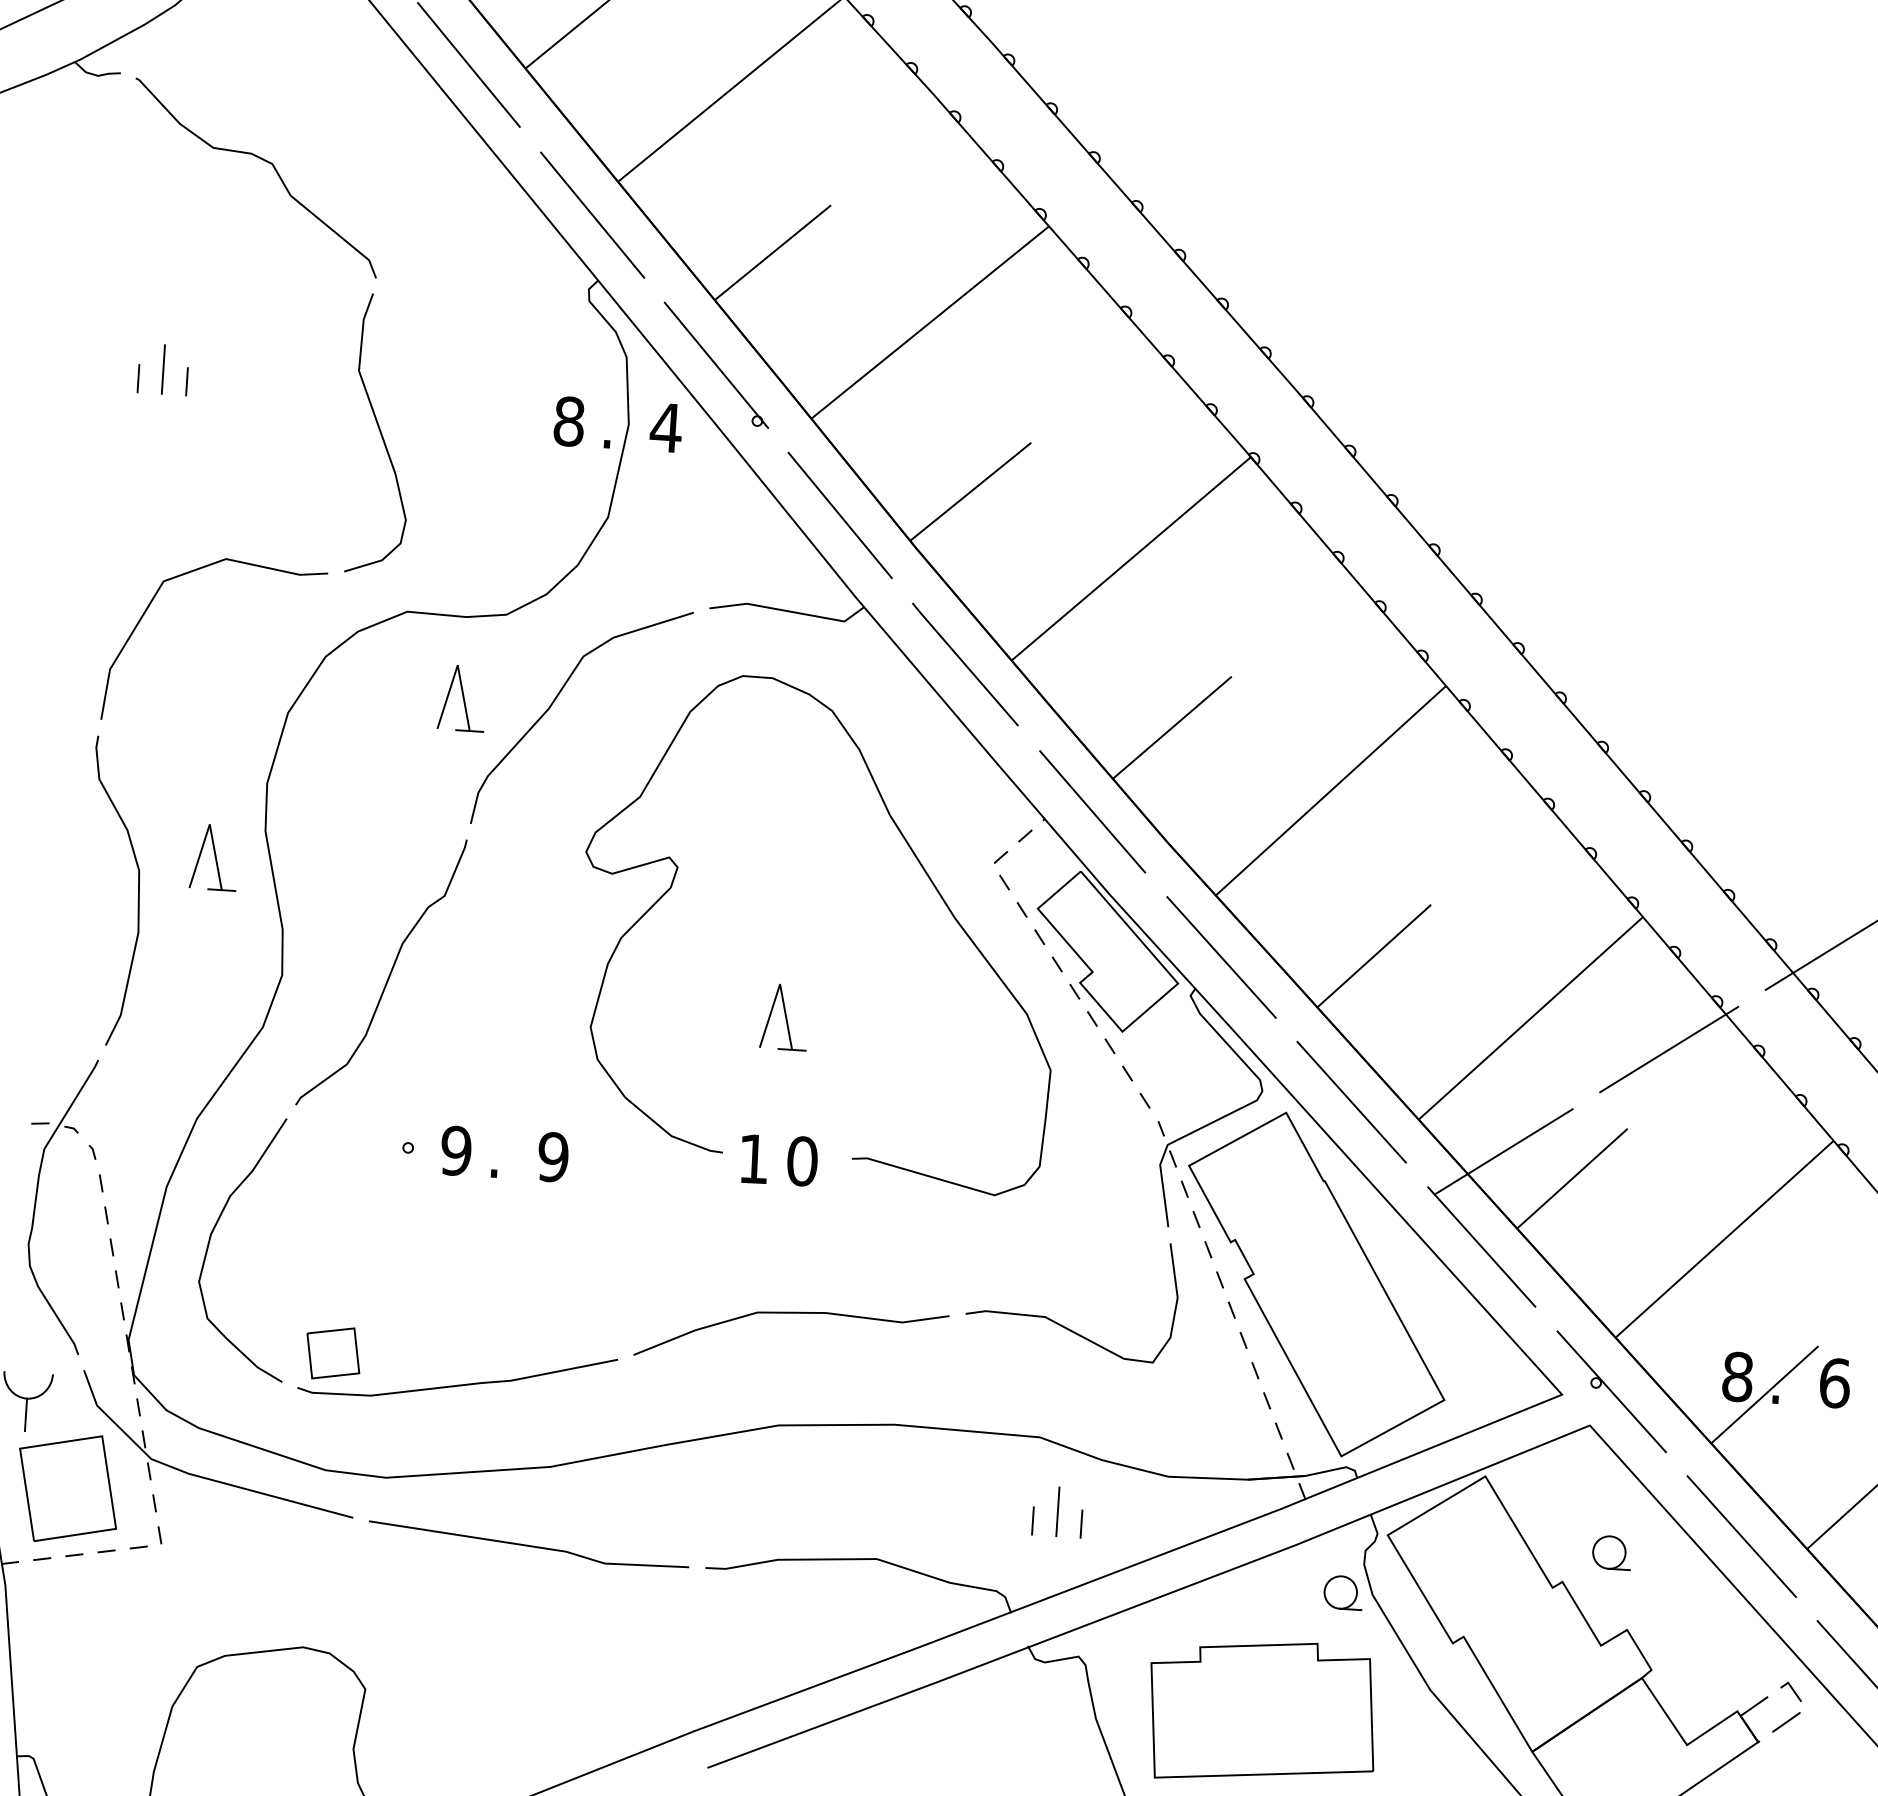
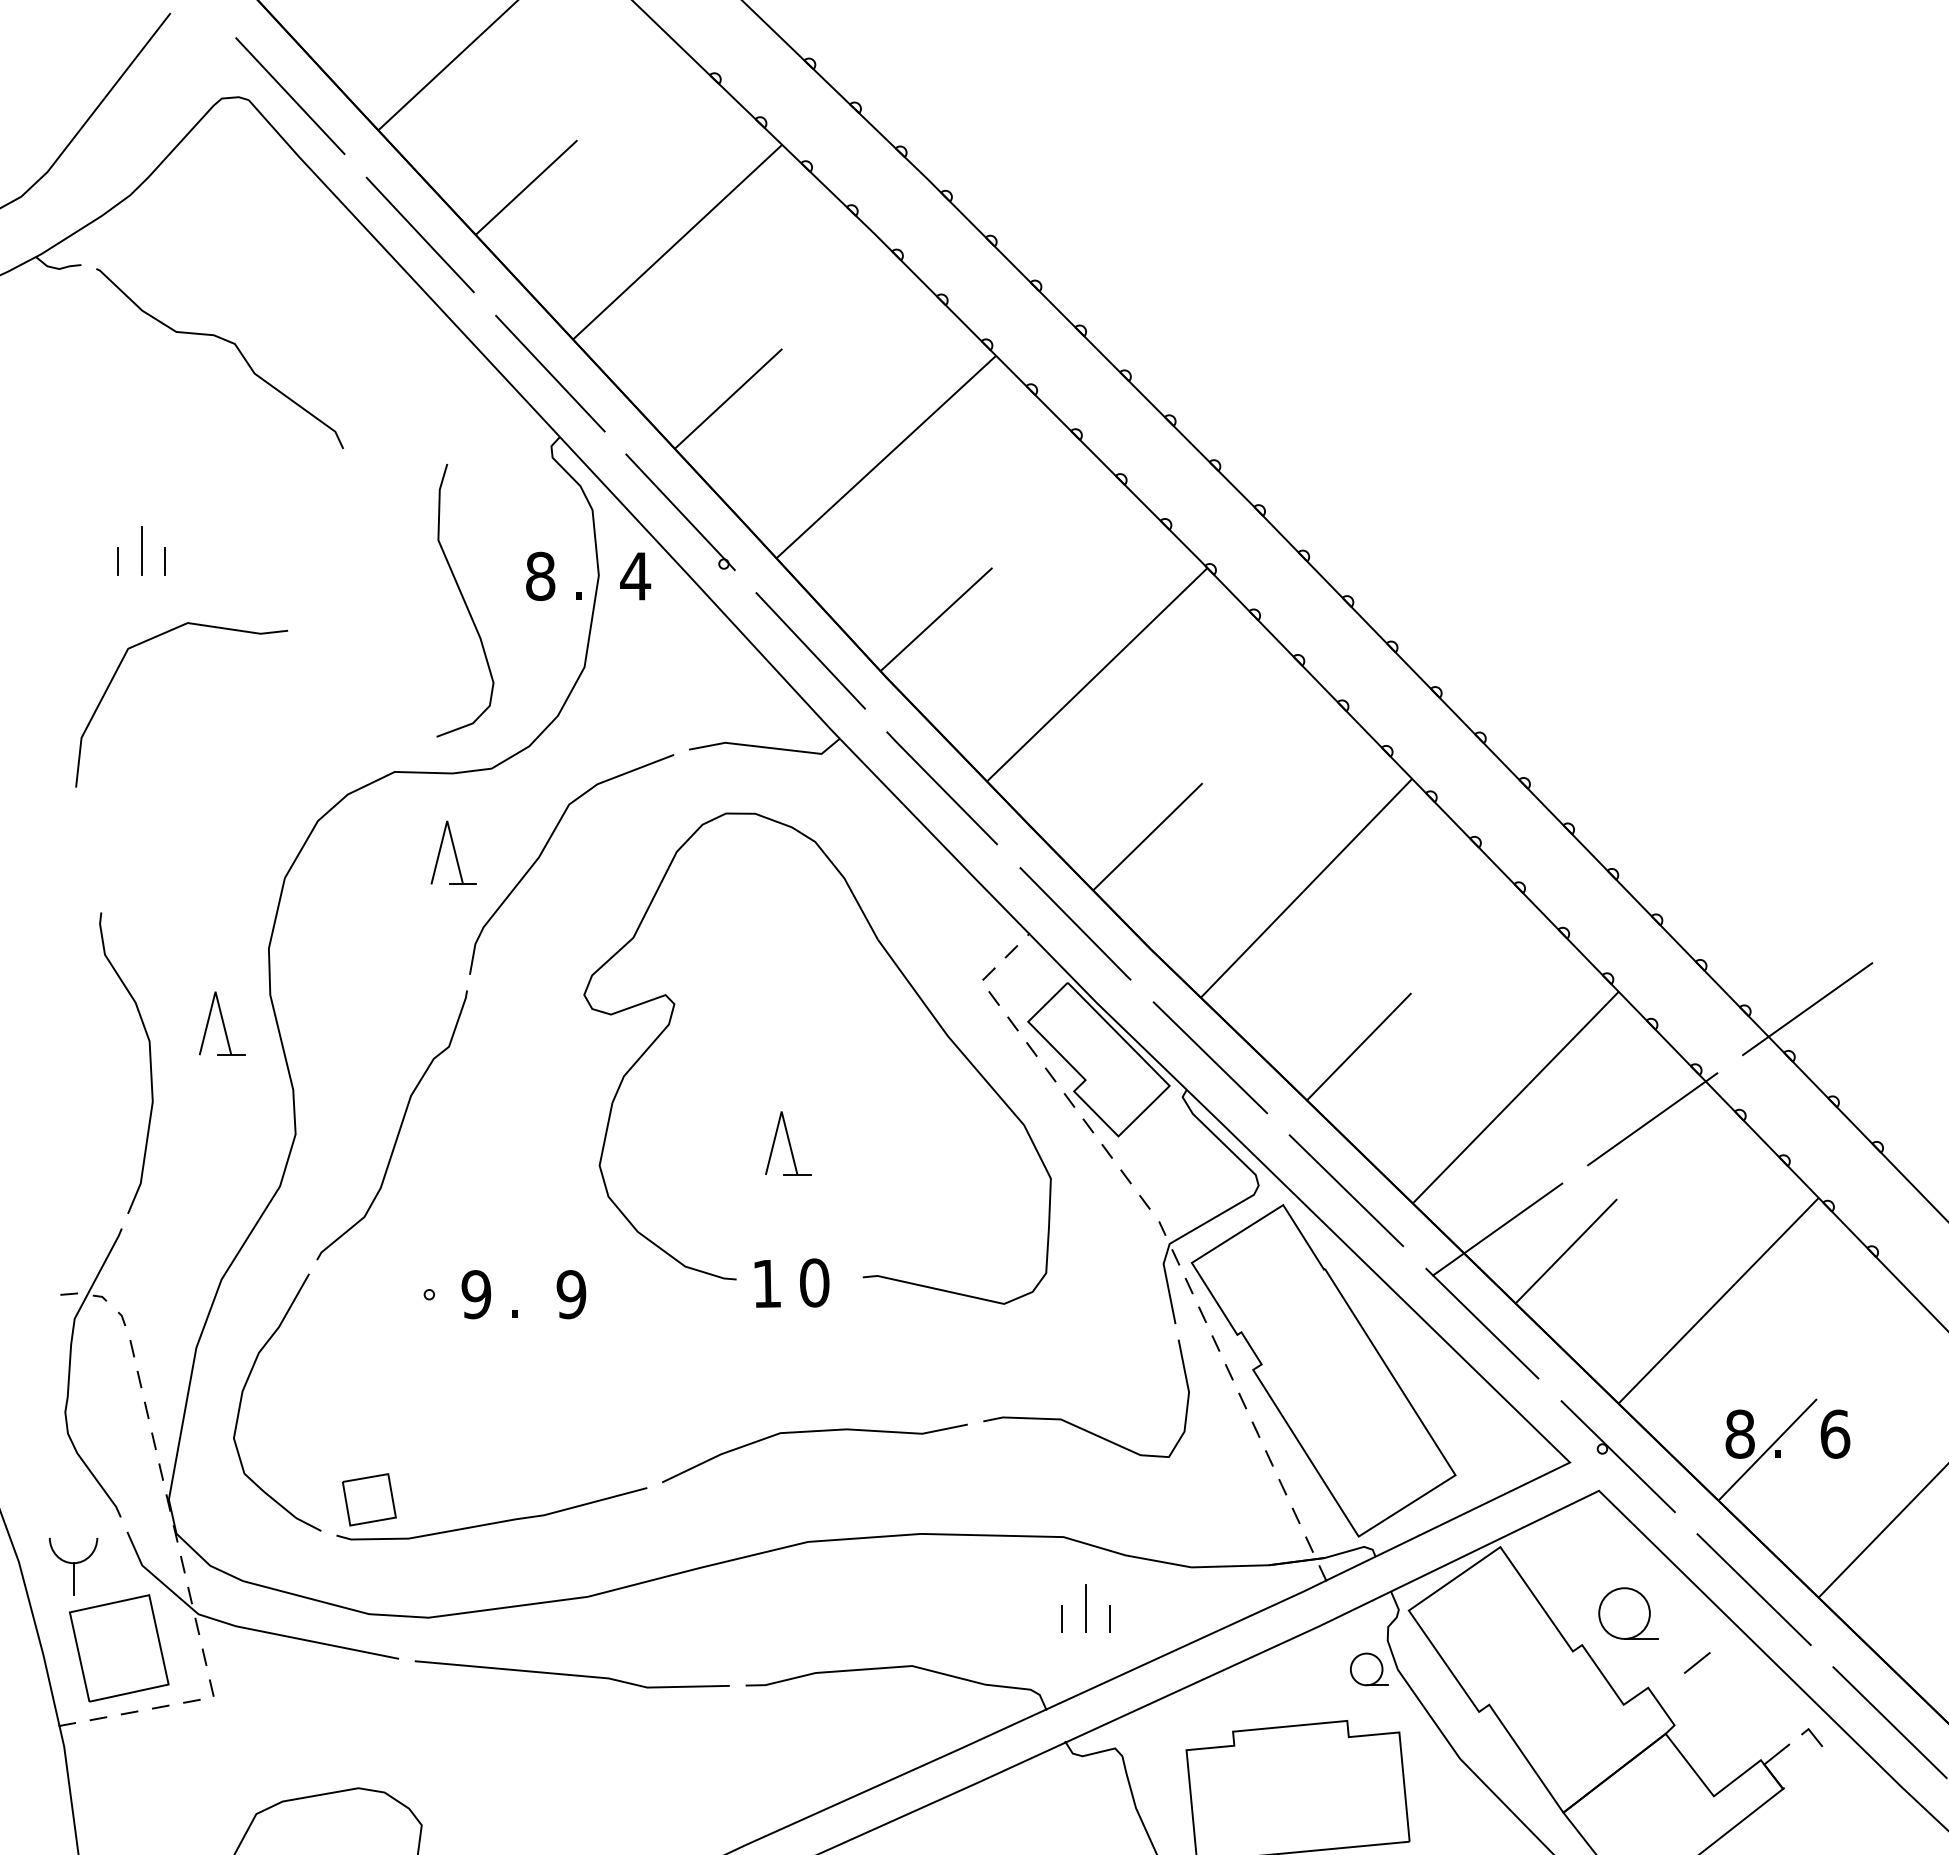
curve: (382, 434) -> (465, 600), moved
curve: (186, 574) -> (150, 640), moved
part: (1611, 1552) -> (1628, 1613), size x1.6
line: (1786, 1721) -> (1697, 1662), moved

